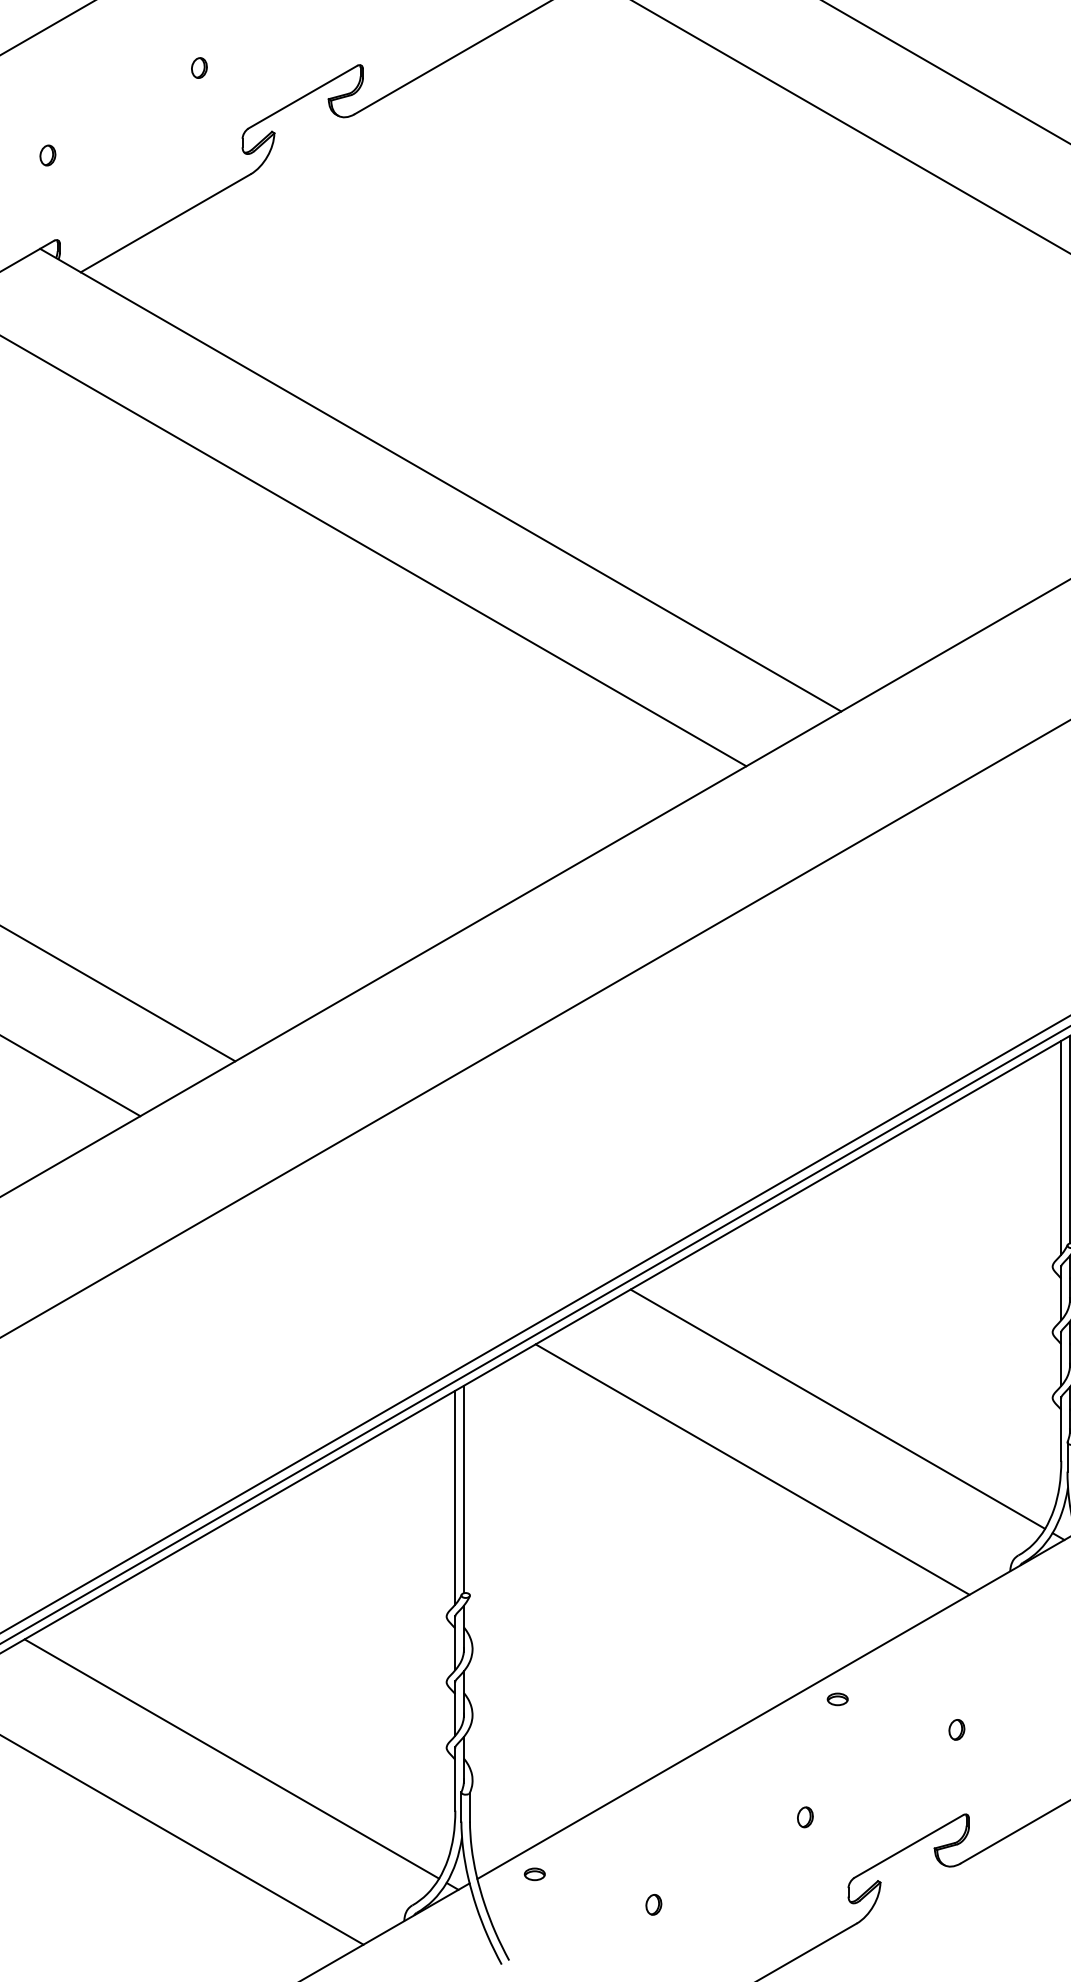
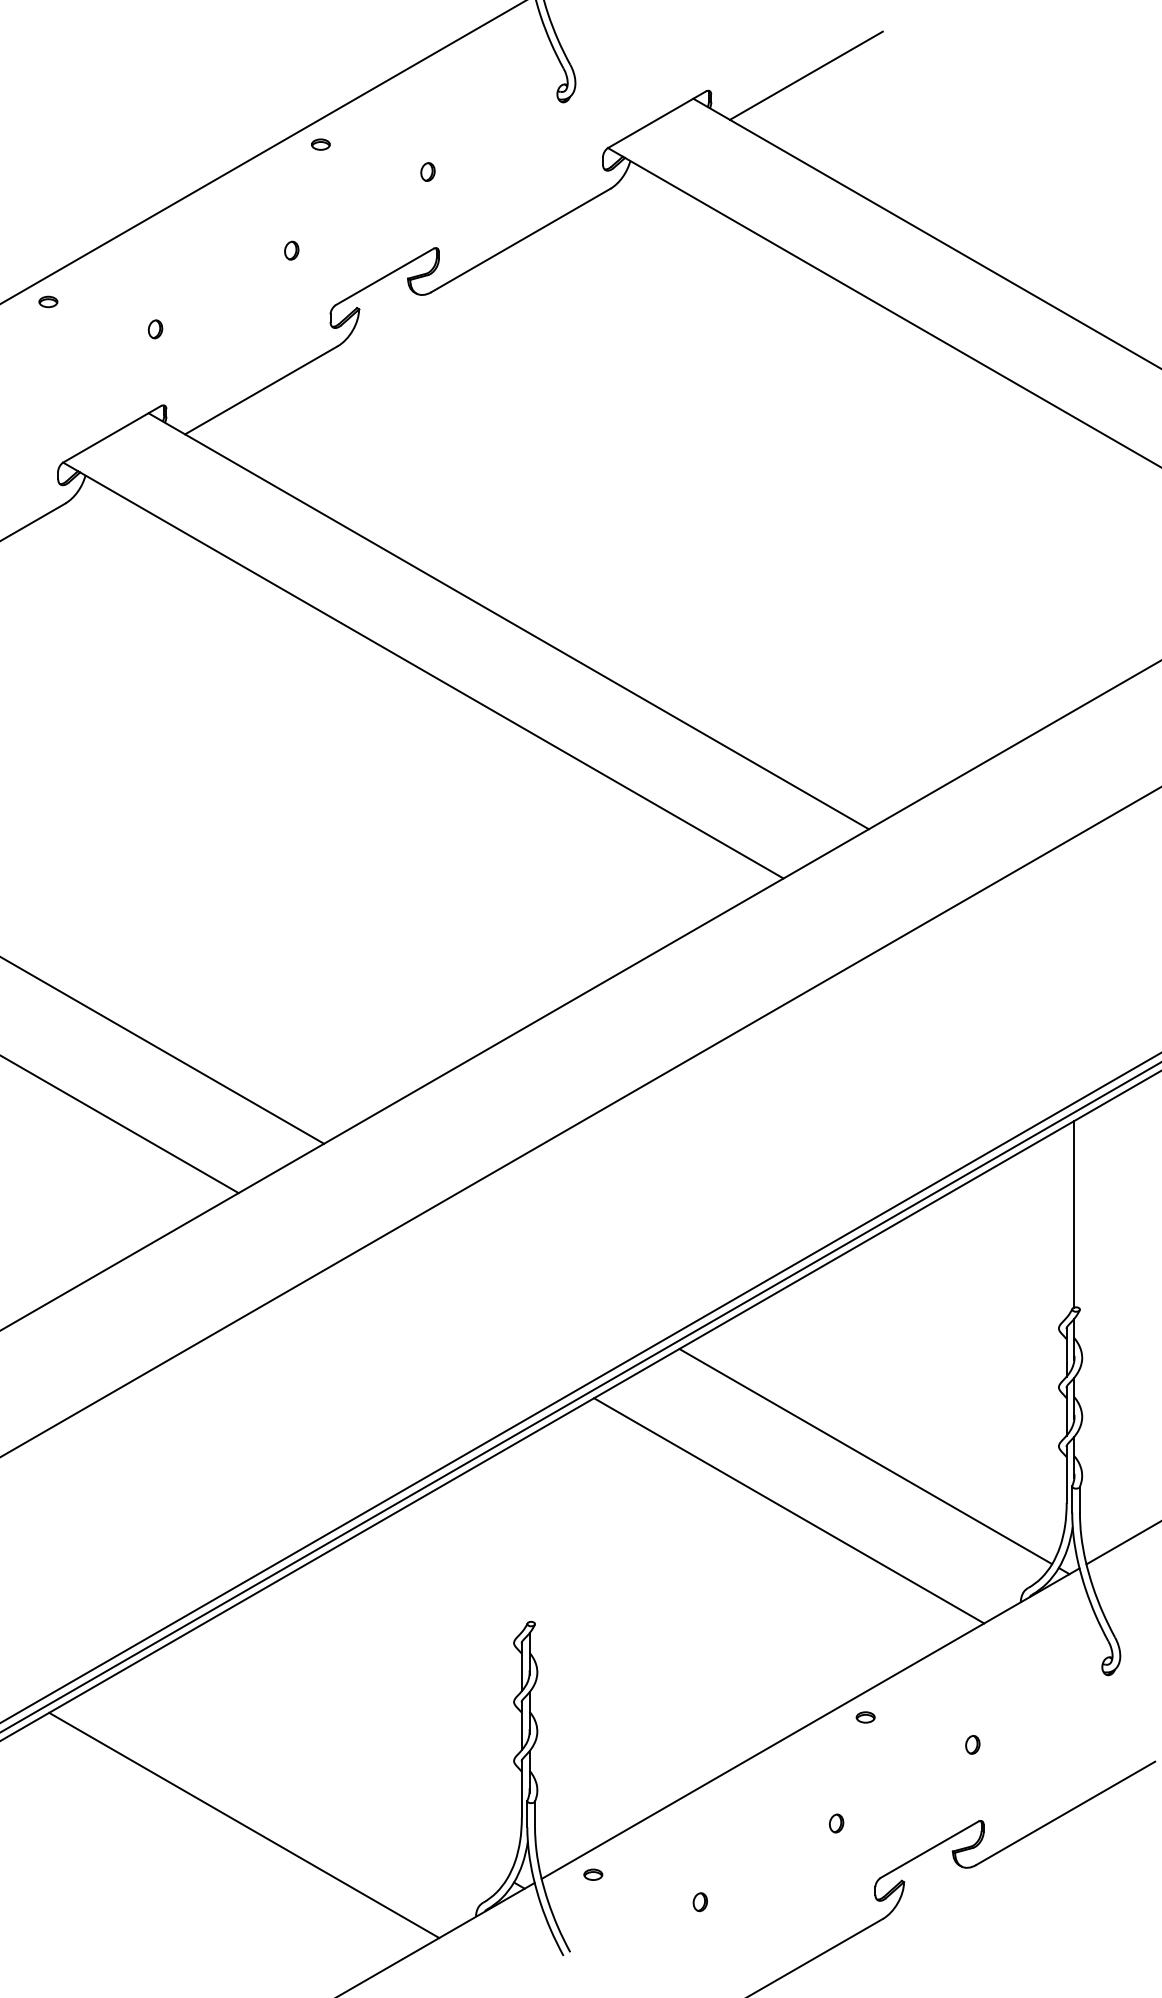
line: (1061, 1147) -> (1066, 1221), removed
line: (463, 1489) -> (529, 1528), removed
line: (454, 1498) -> (521, 1536), removed
line: (231, 1758) -> (320, 1770), removed

